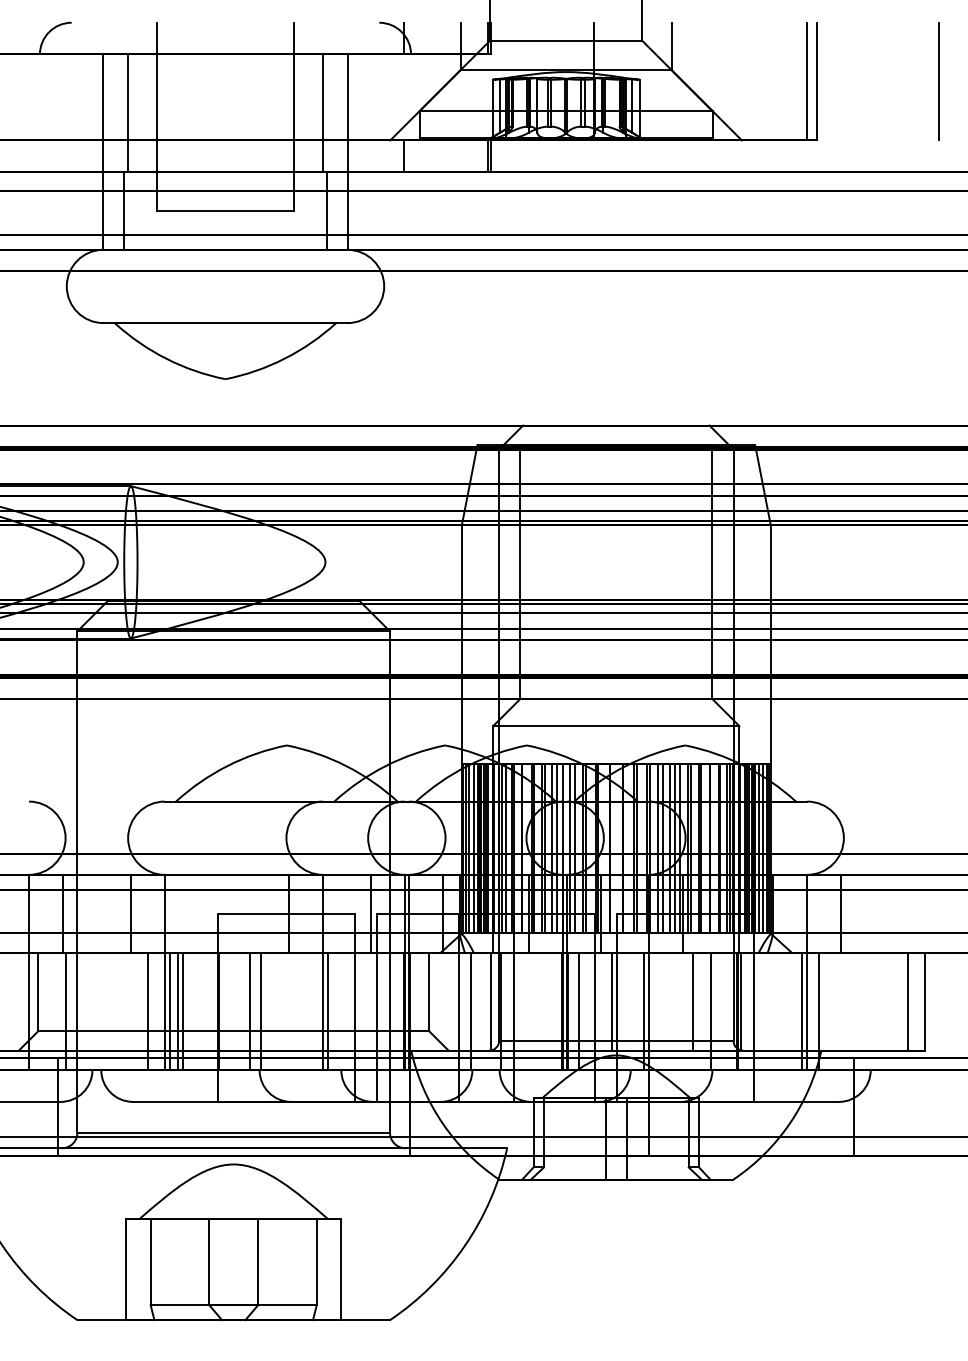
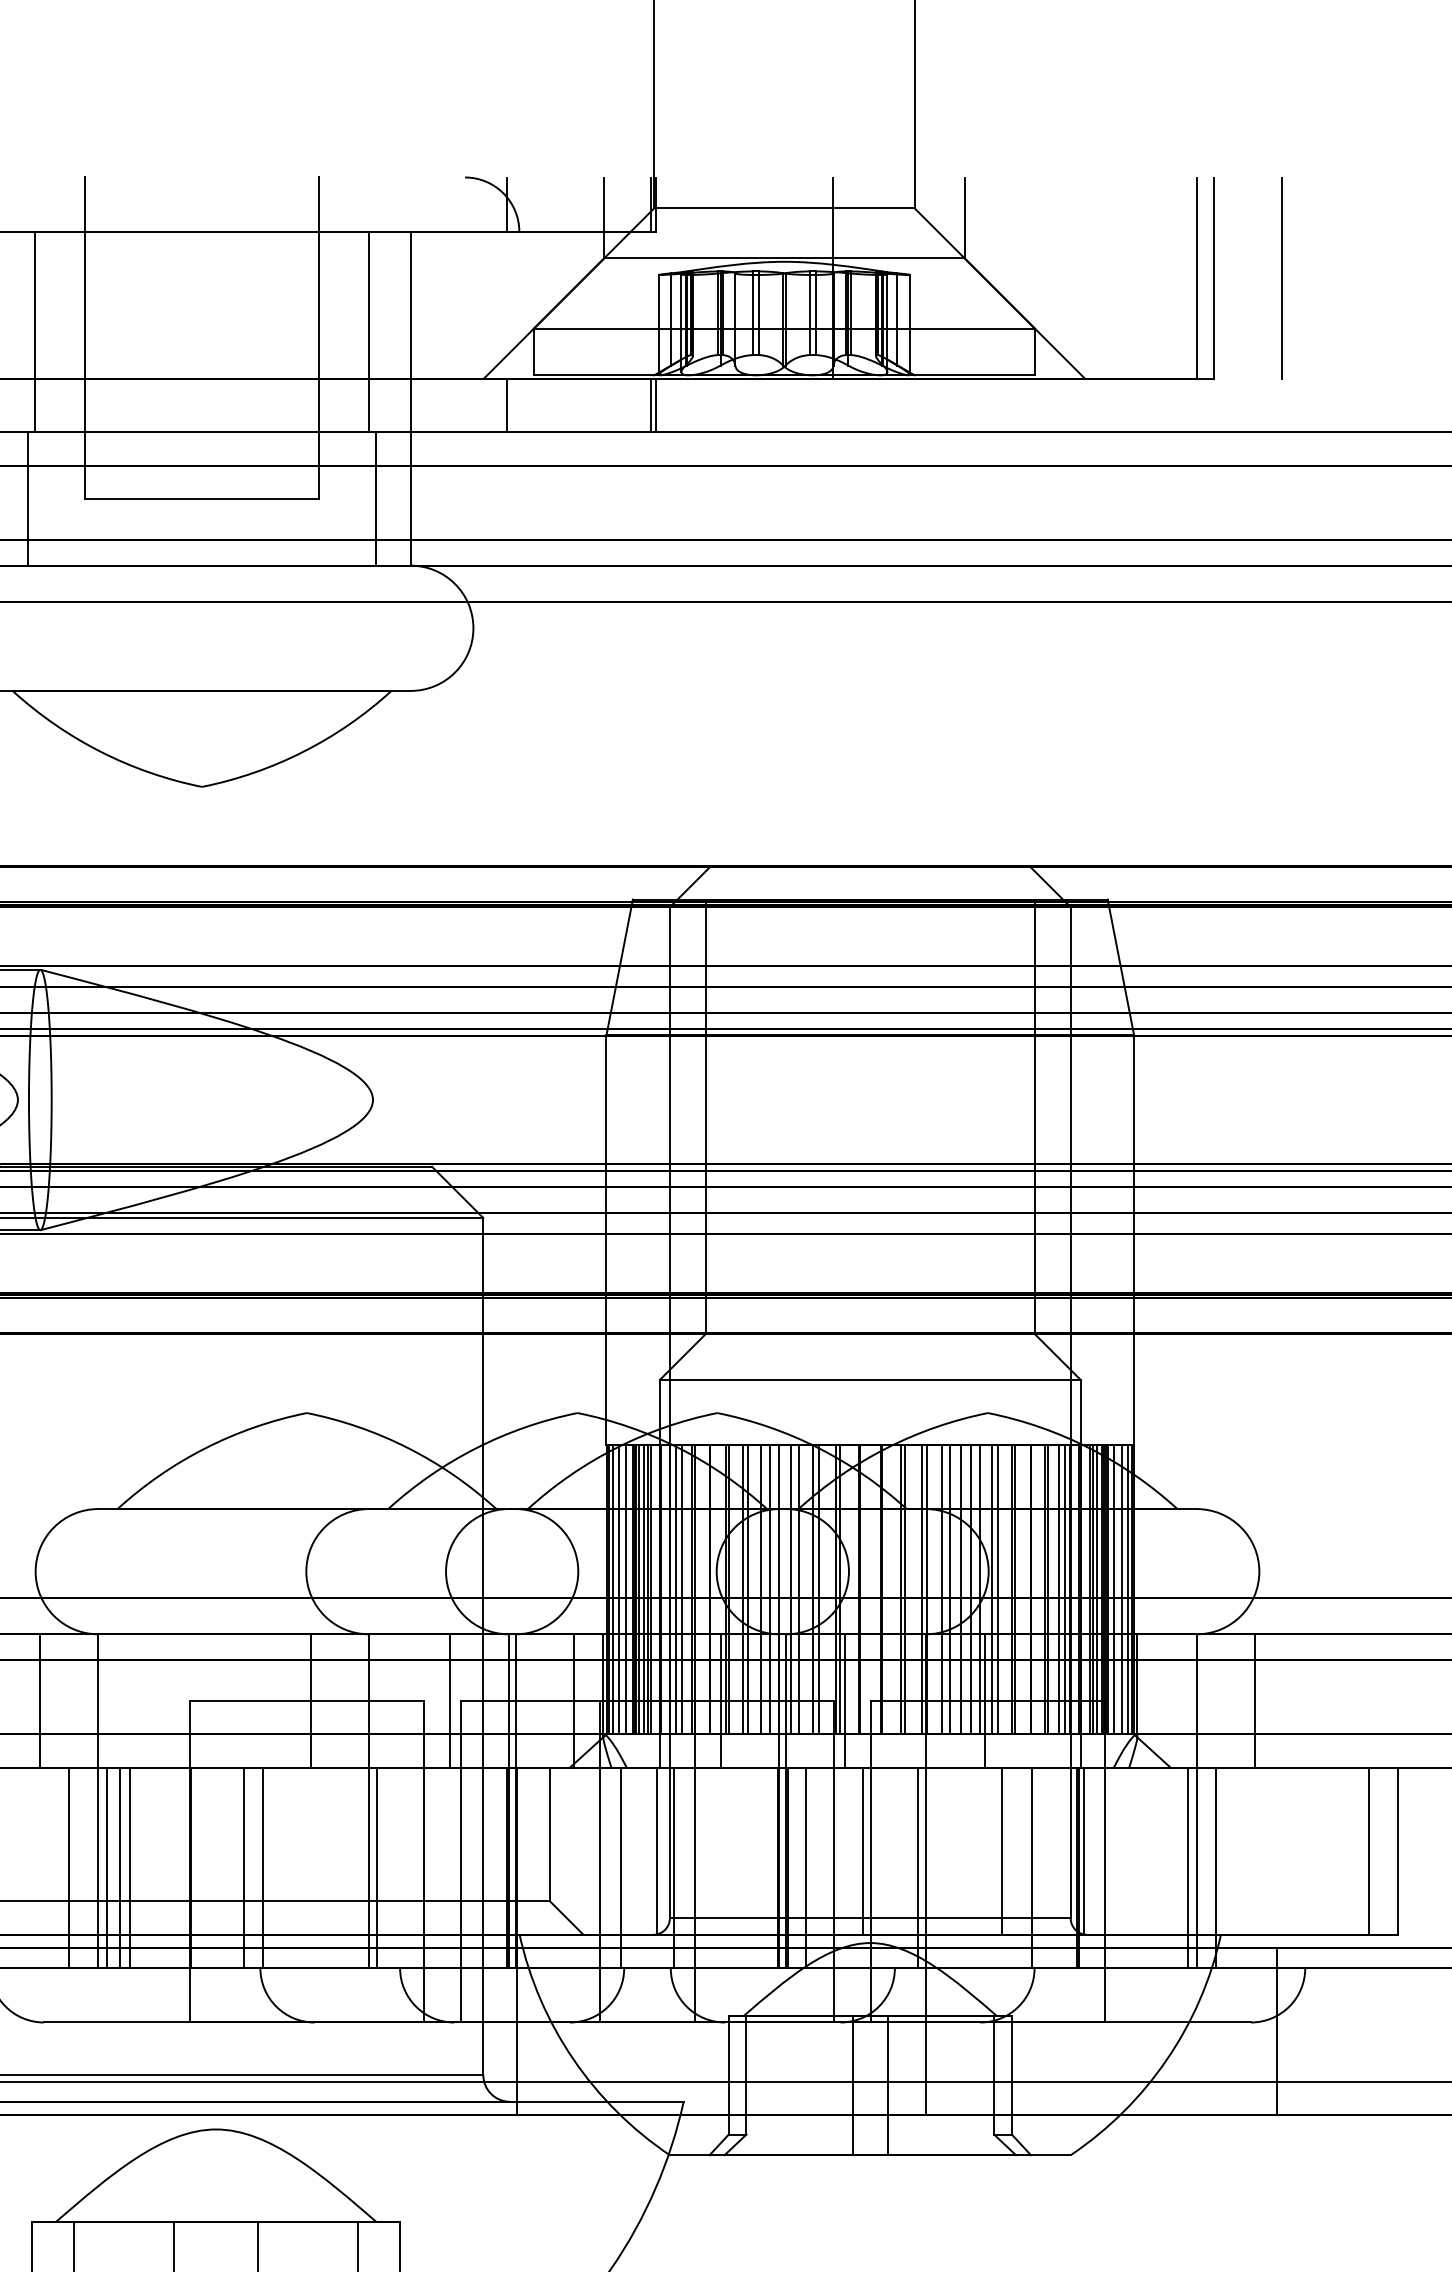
line: (938, 81) -> (1280, 277), moved

